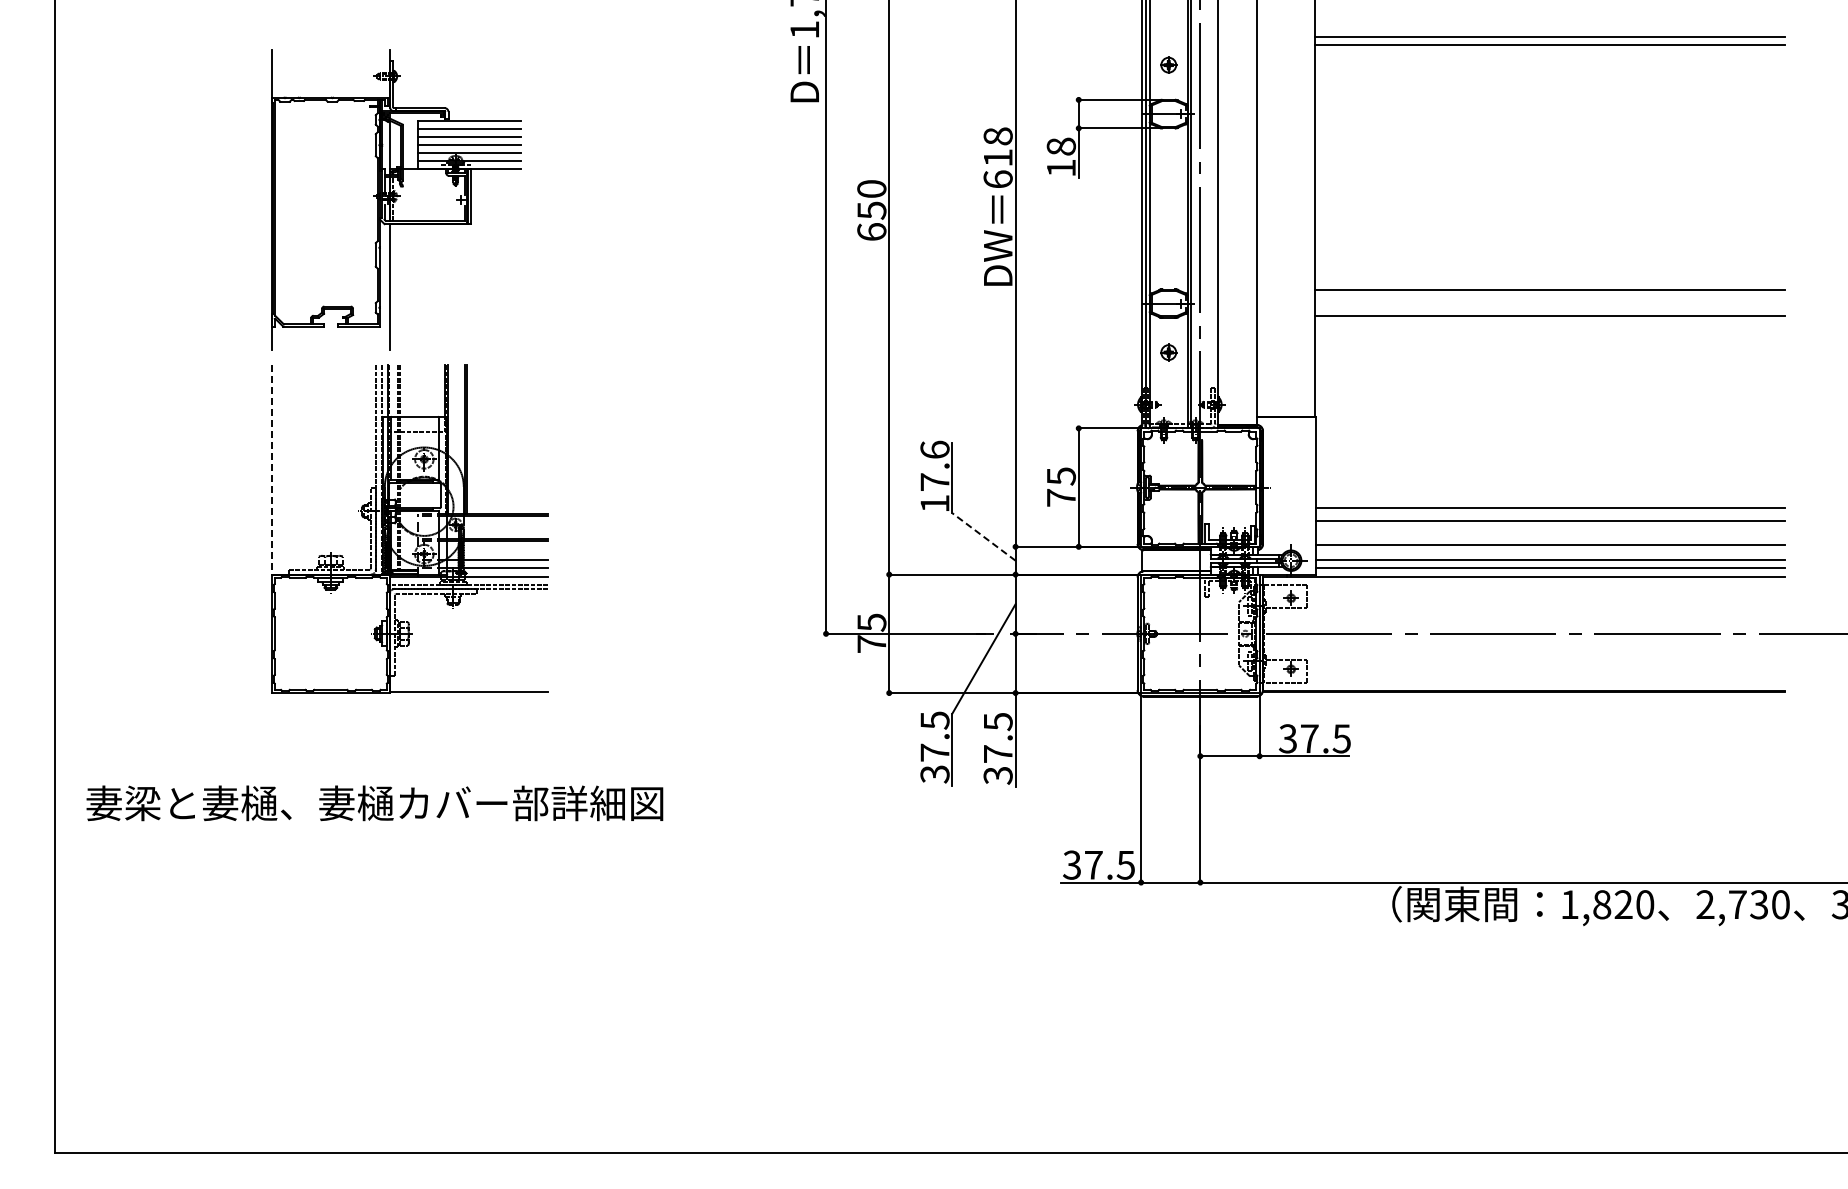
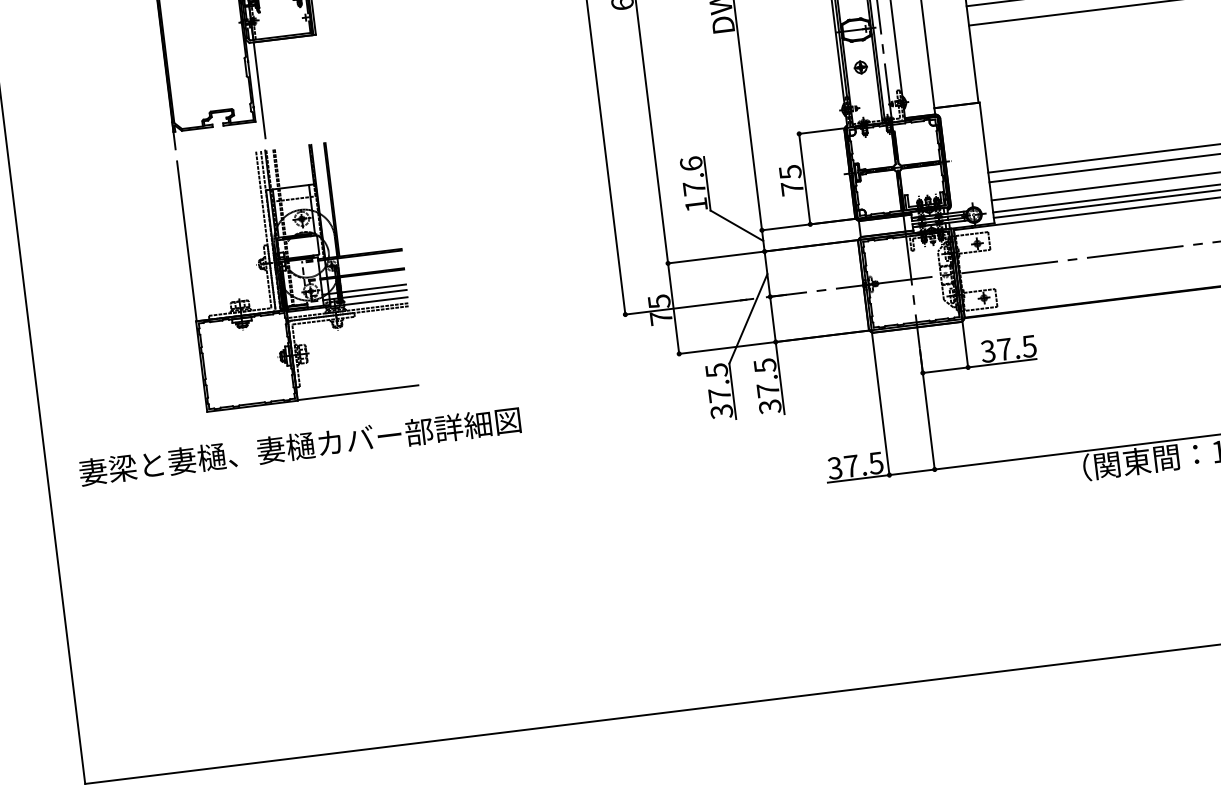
line: (272, 470) -> (187, 241), dashed -> solid
line: (984, 536) -> (737, 225), dashed -> solid
text: (374, 803) -> (299, 446), moved

